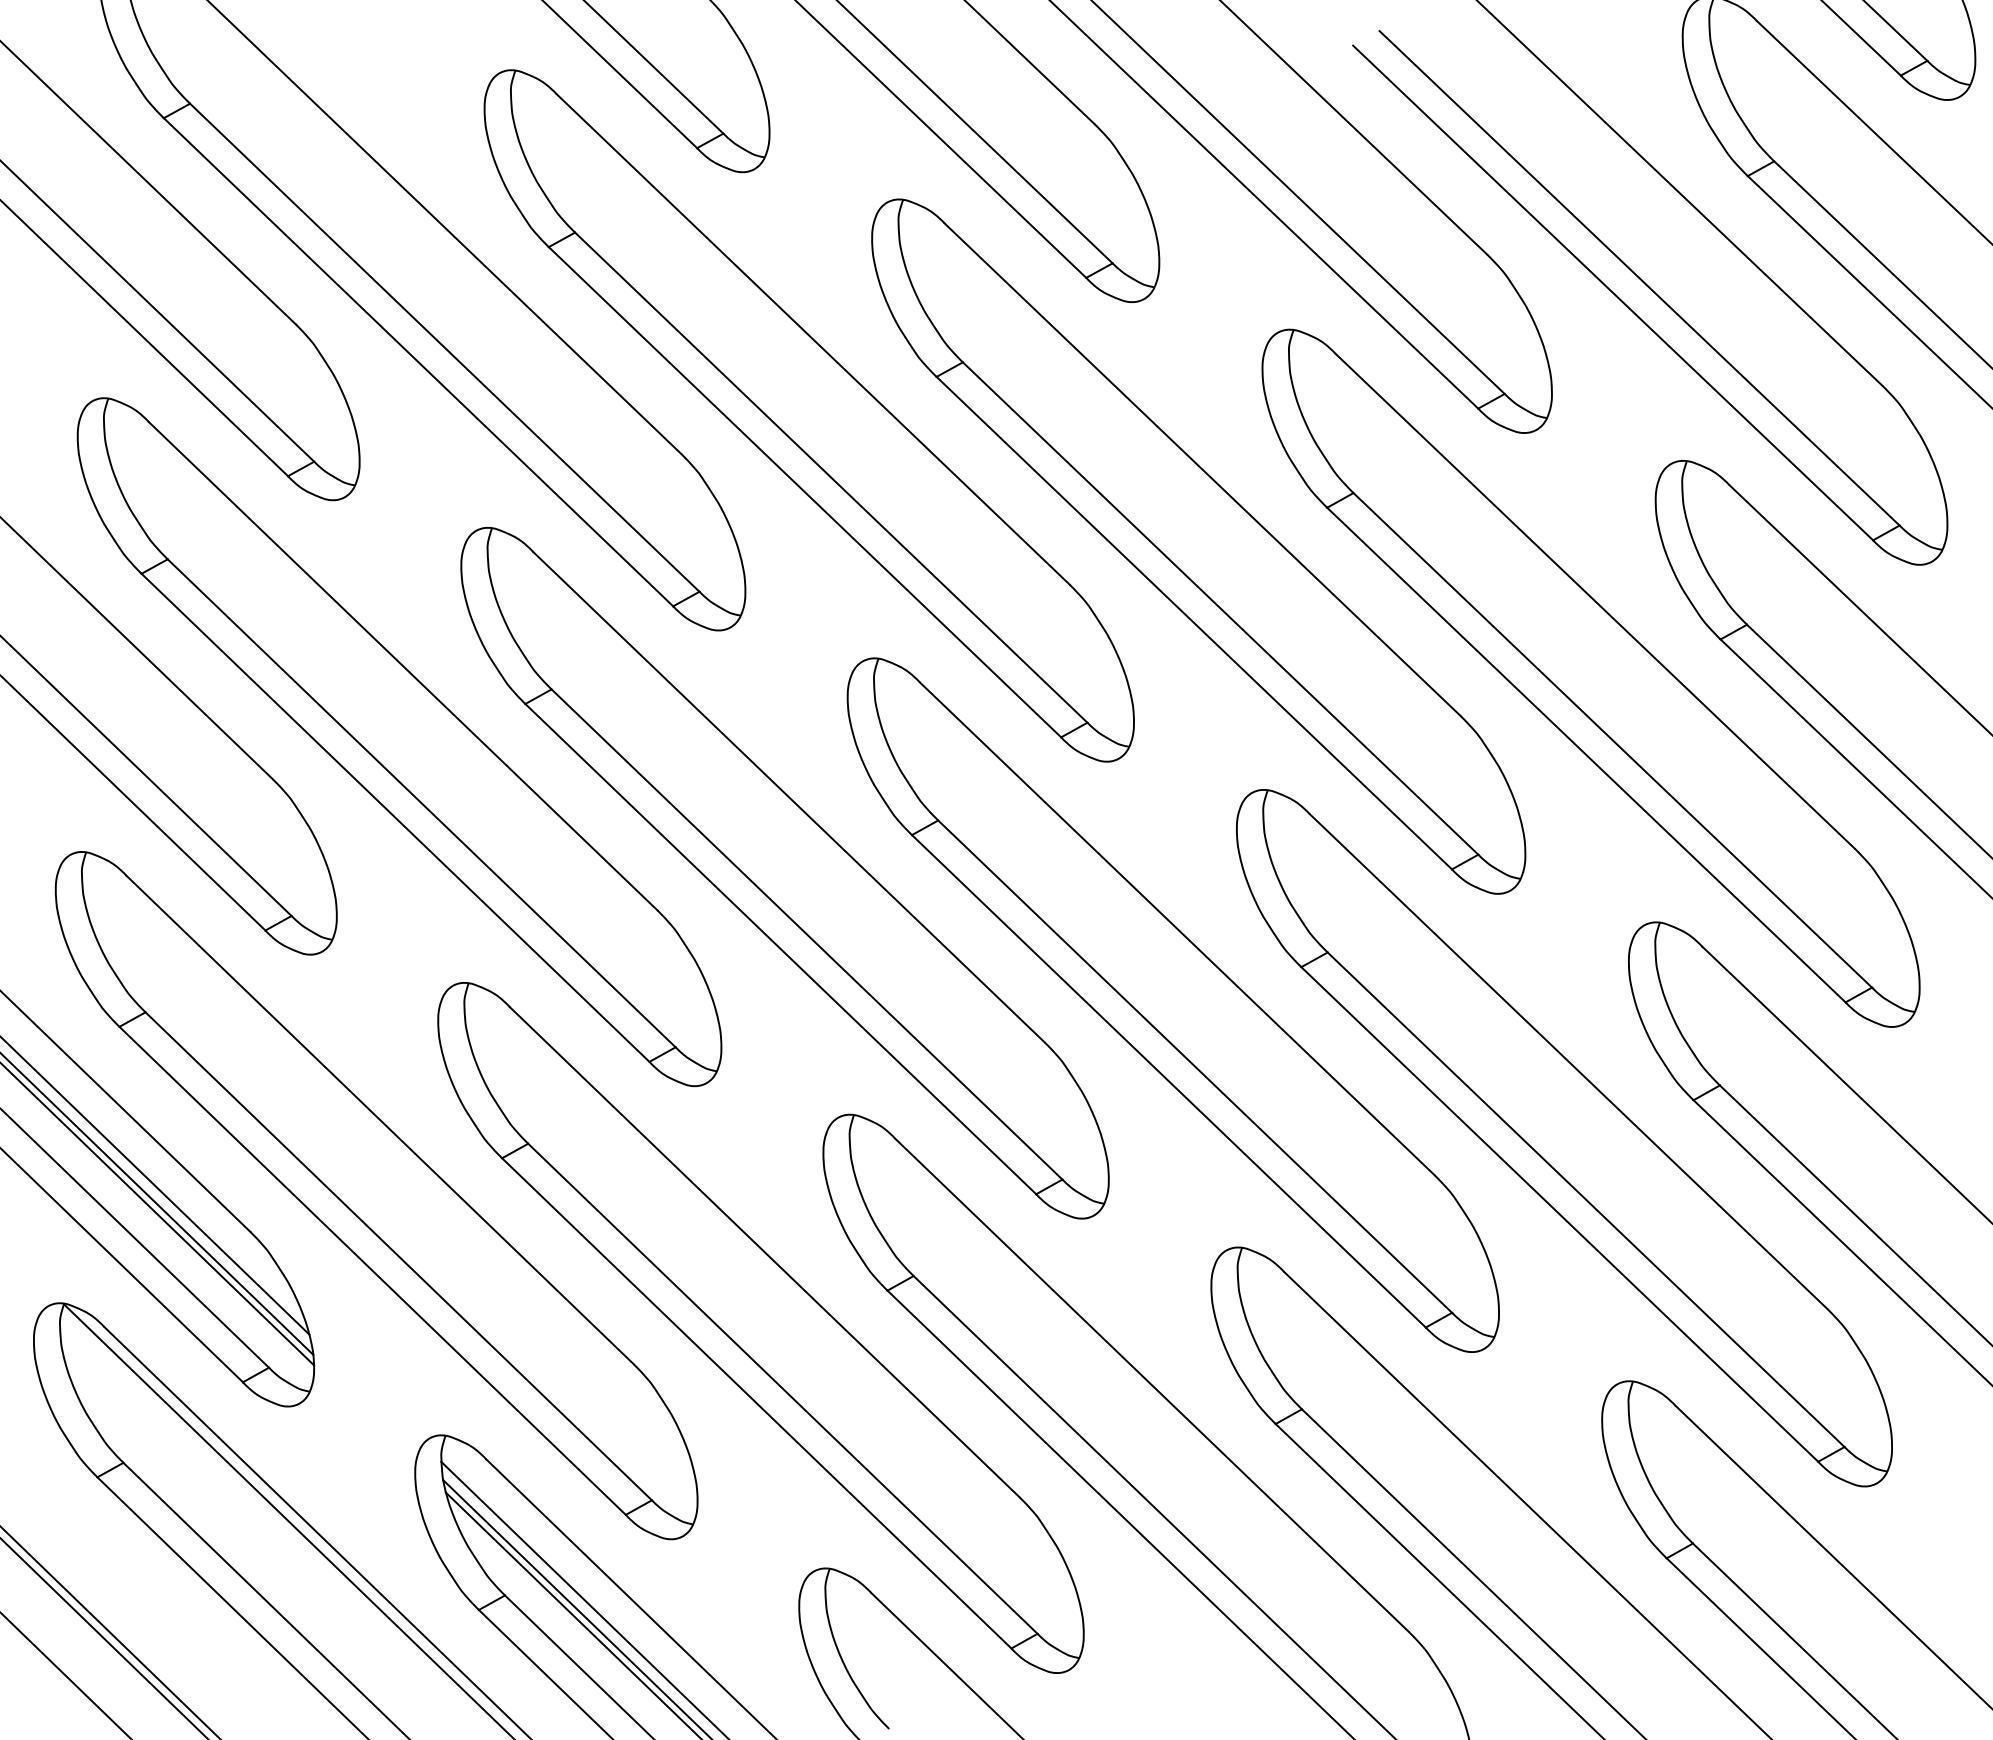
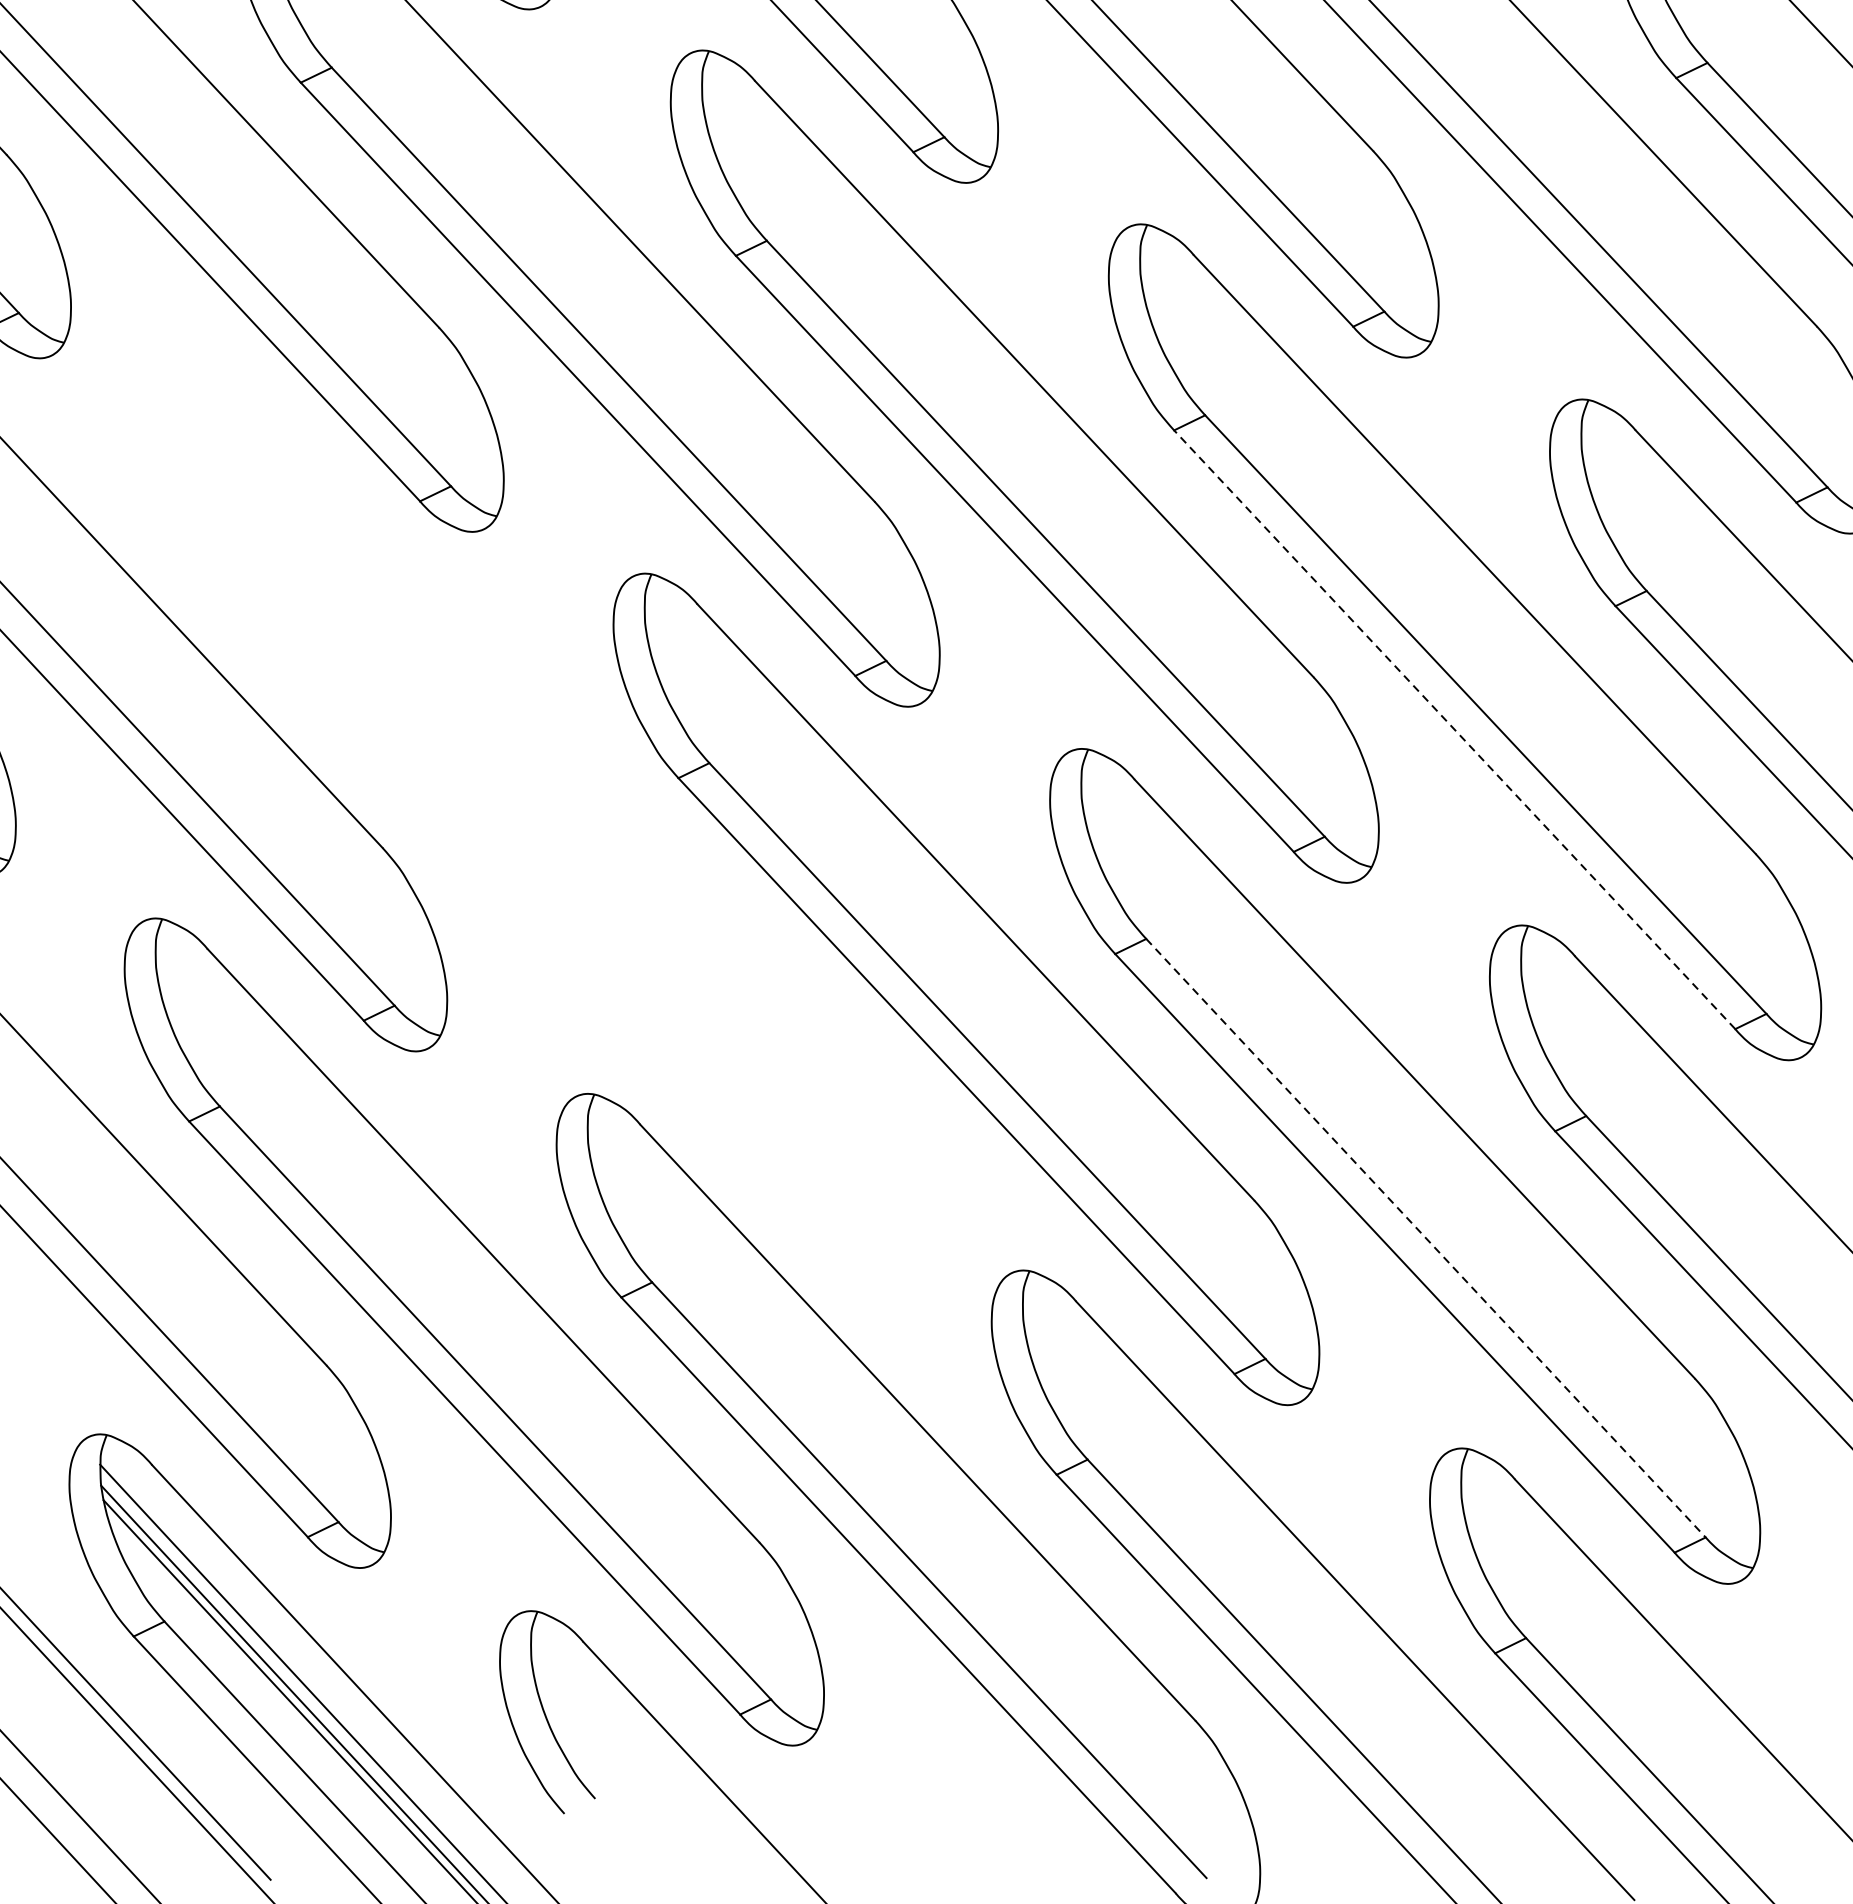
line: (1586, 754) -> (1454, 729), solid -> dashed
part: (784, 873) -> (530, 813), removed
line: (1586, 1199) -> (1426, 1237), solid -> dashed

